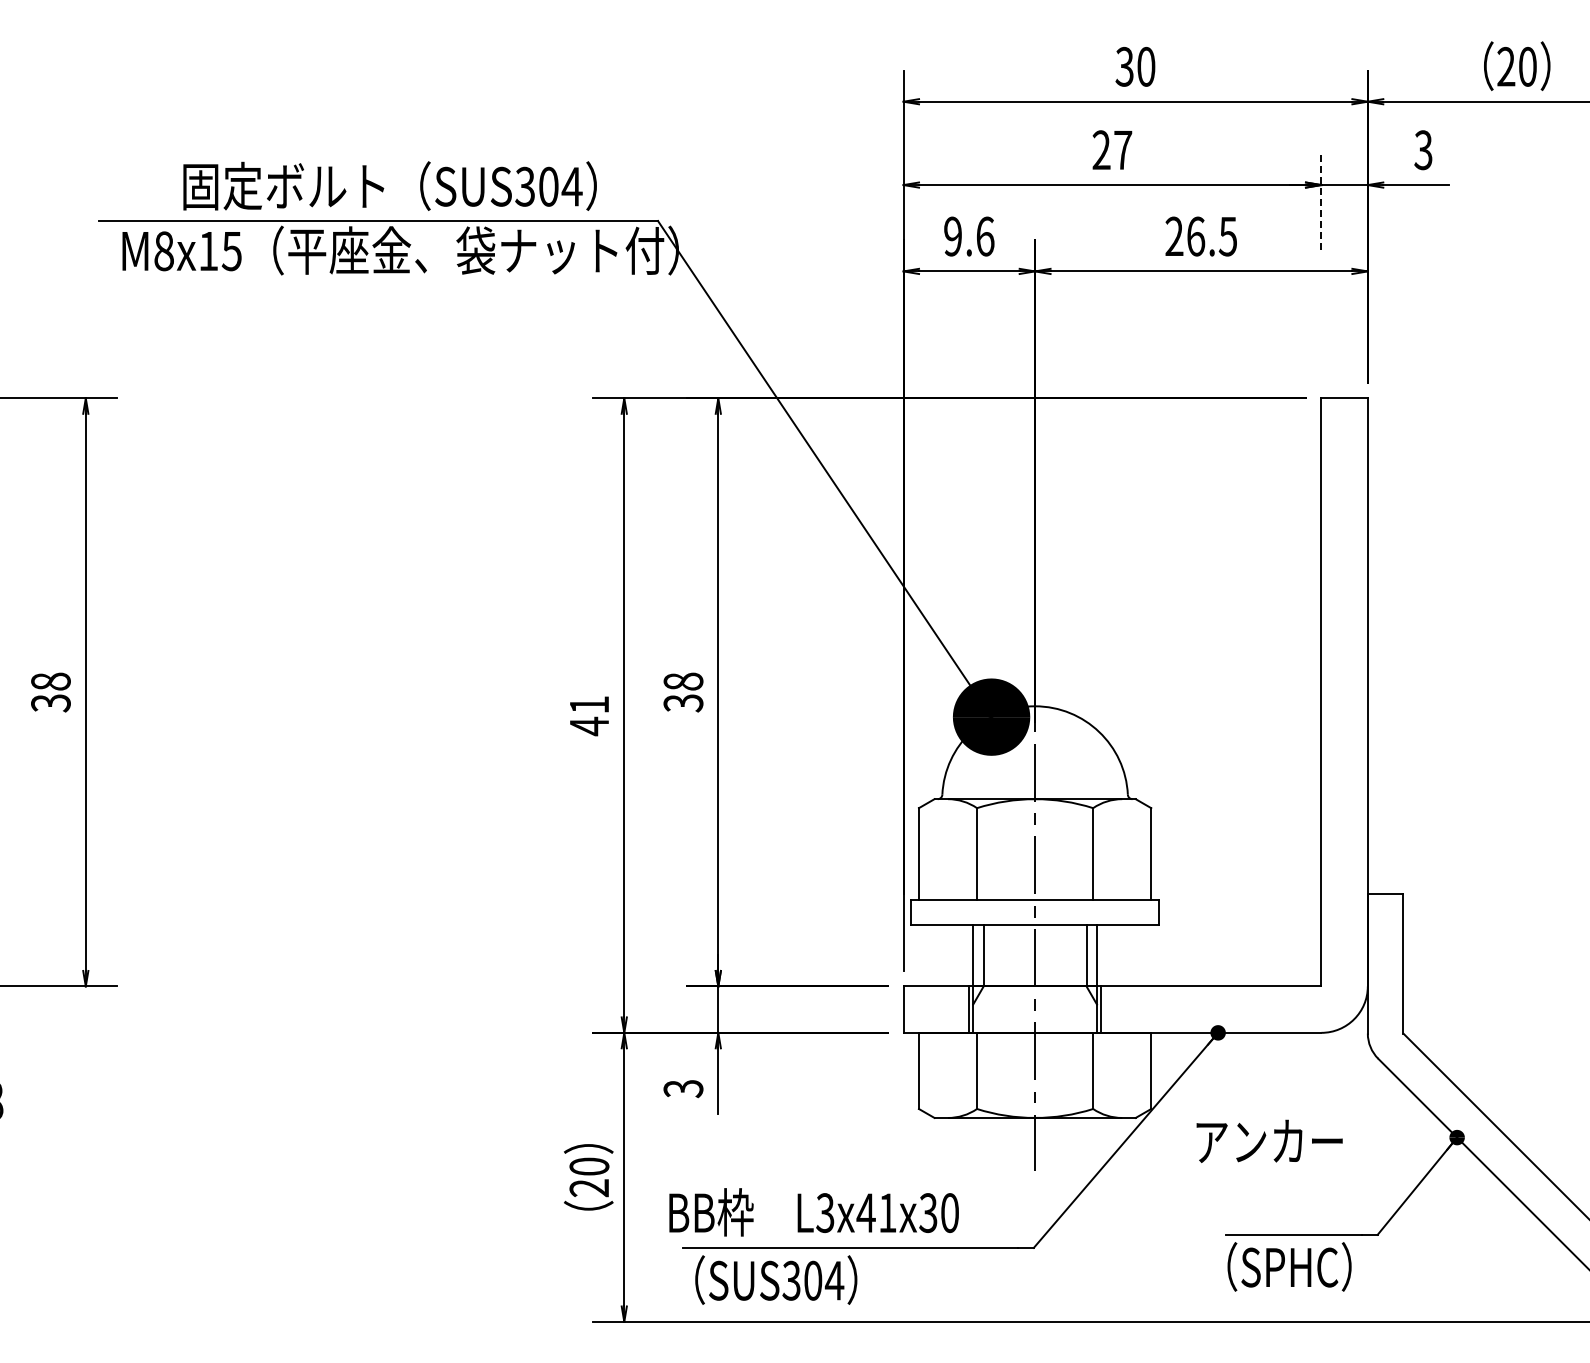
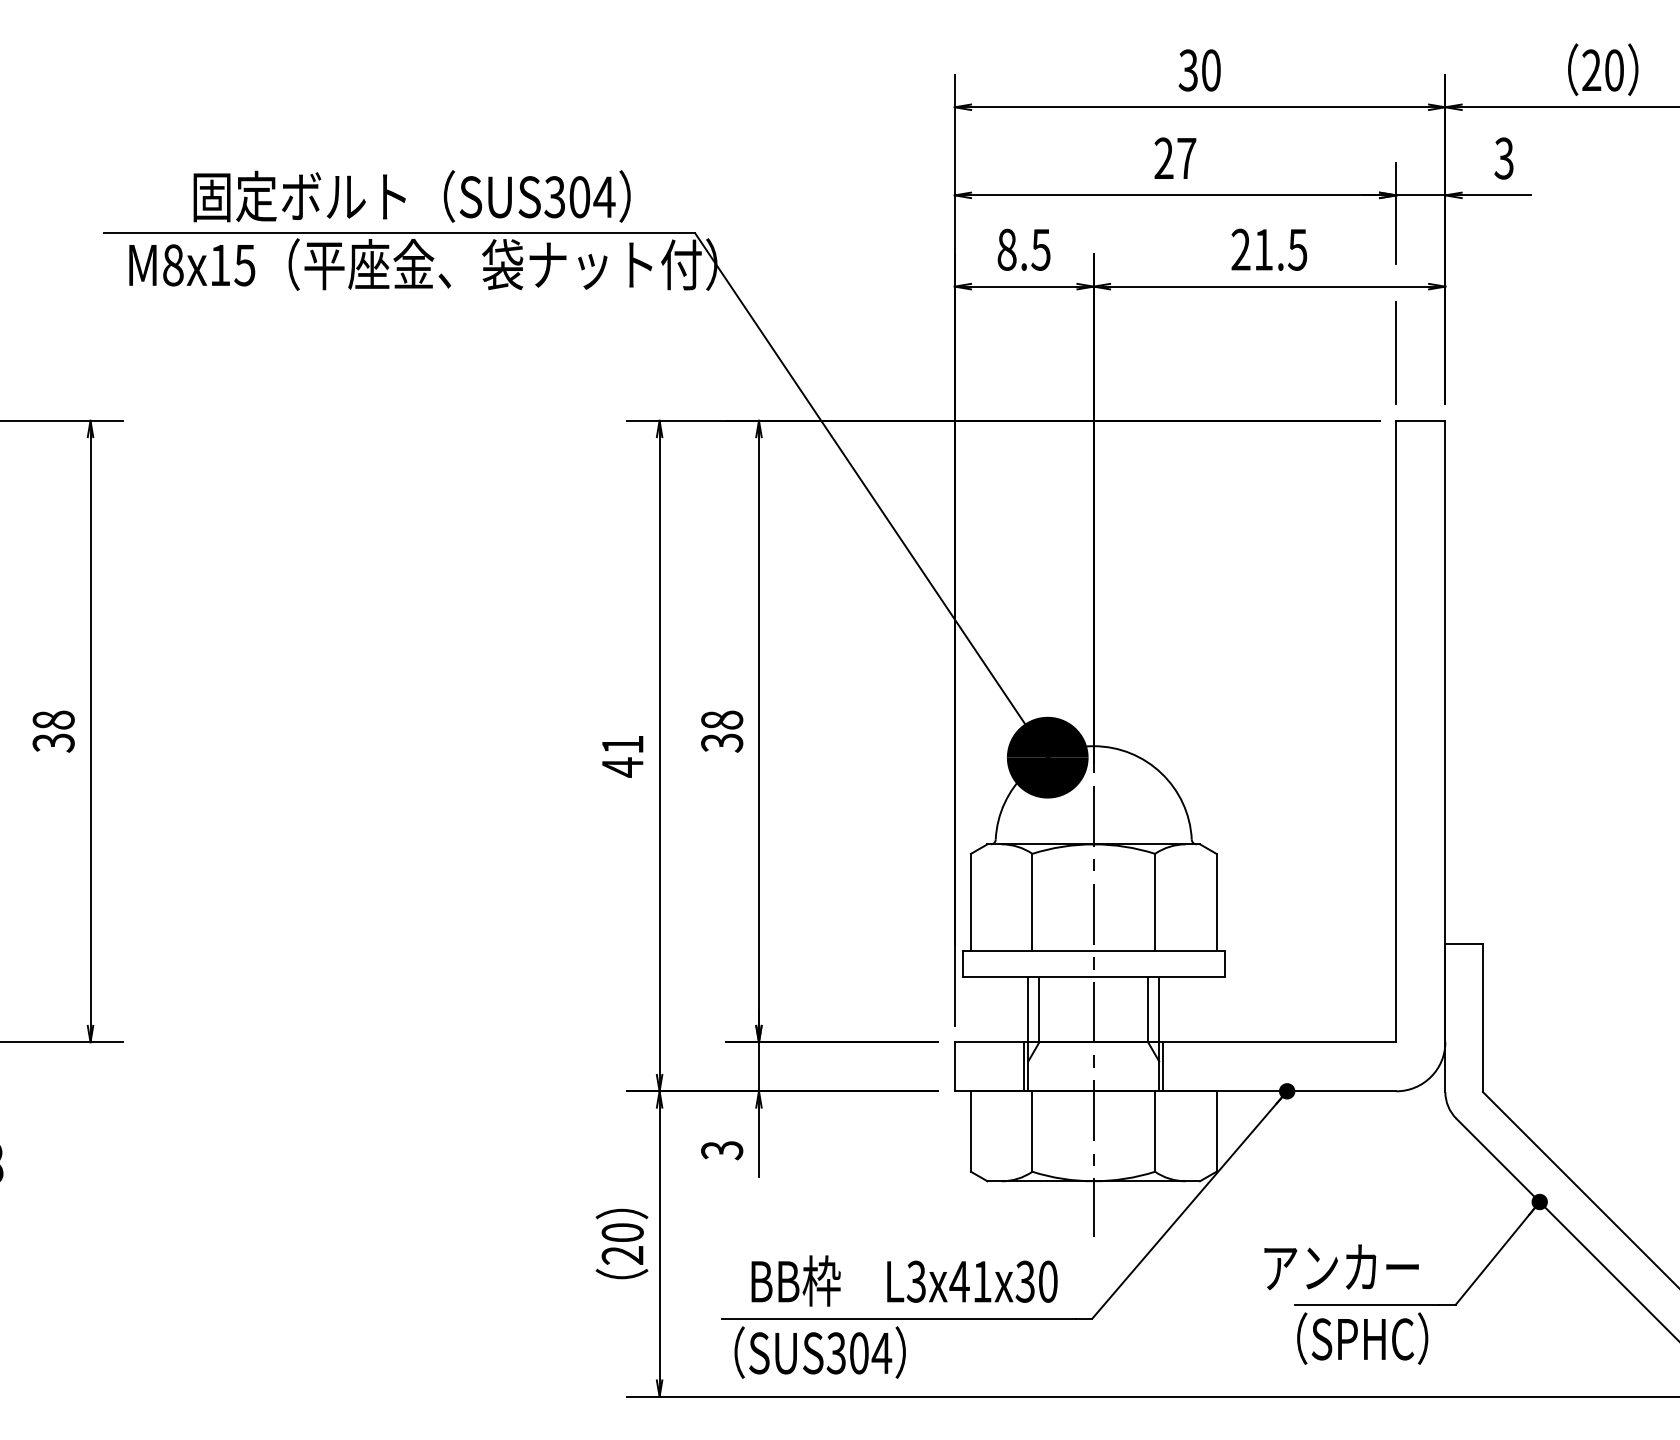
line: (1321, 201) -> (1396, 212), dashed -> solid
text: (969, 236) -> (1024, 249), 9.6 -> 8.5
text: (1196, 236) -> (1264, 249), 26.5 -> 21.5
line: (1320, 334) -> (1395, 353), added
text: (1269, 1140) -> (1341, 1266), moved
text: (813, 1212) -> (903, 1281), moved

